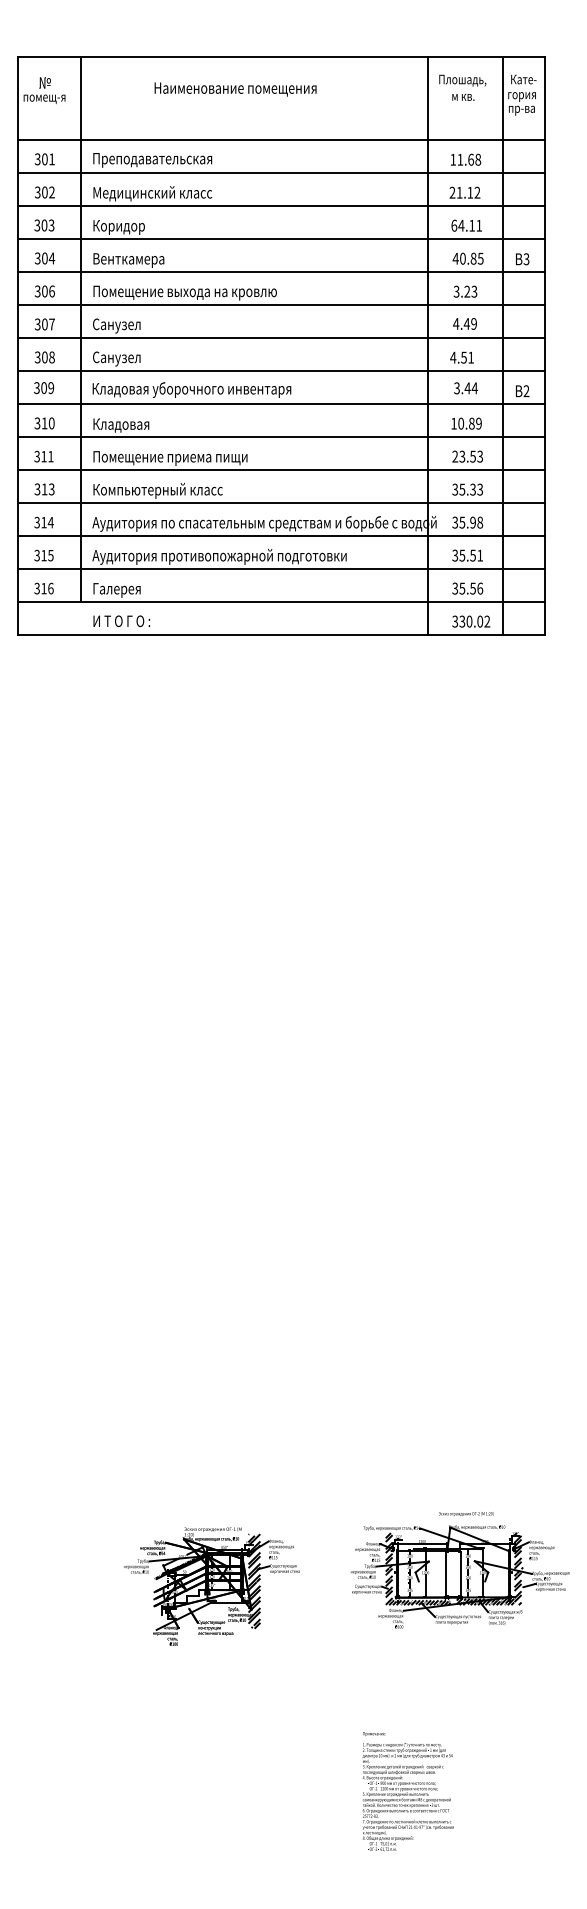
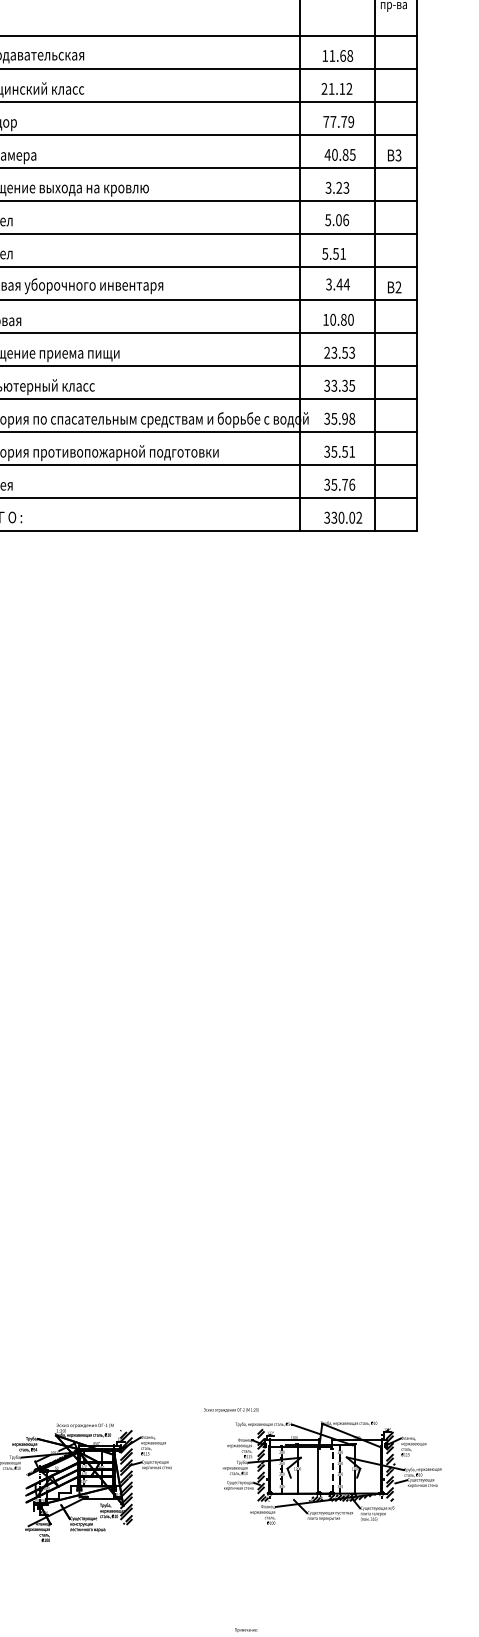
text: (466, 225) -> (338, 121), 64.11 -> 77.79
text: (465, 323) -> (337, 219), 4.49 -> 5.06
text: (453, 357) -> (325, 253), 4.51 -> 5.51
text: (478, 423) -> (350, 319), 10.89 -> 10.80
text: (471, 488) -> (343, 384), 35.33 -> 33.35
text: (472, 588) -> (344, 484), 35.56 -> 35.76
text: (466, 1513) -> (231, 1409), moved
line: (460, 1574) -> (332, 1470), solid -> dashed
hatch: (497, 1601) -> (369, 1497), removed
hatch: (419, 1602) -> (291, 1498), removed

